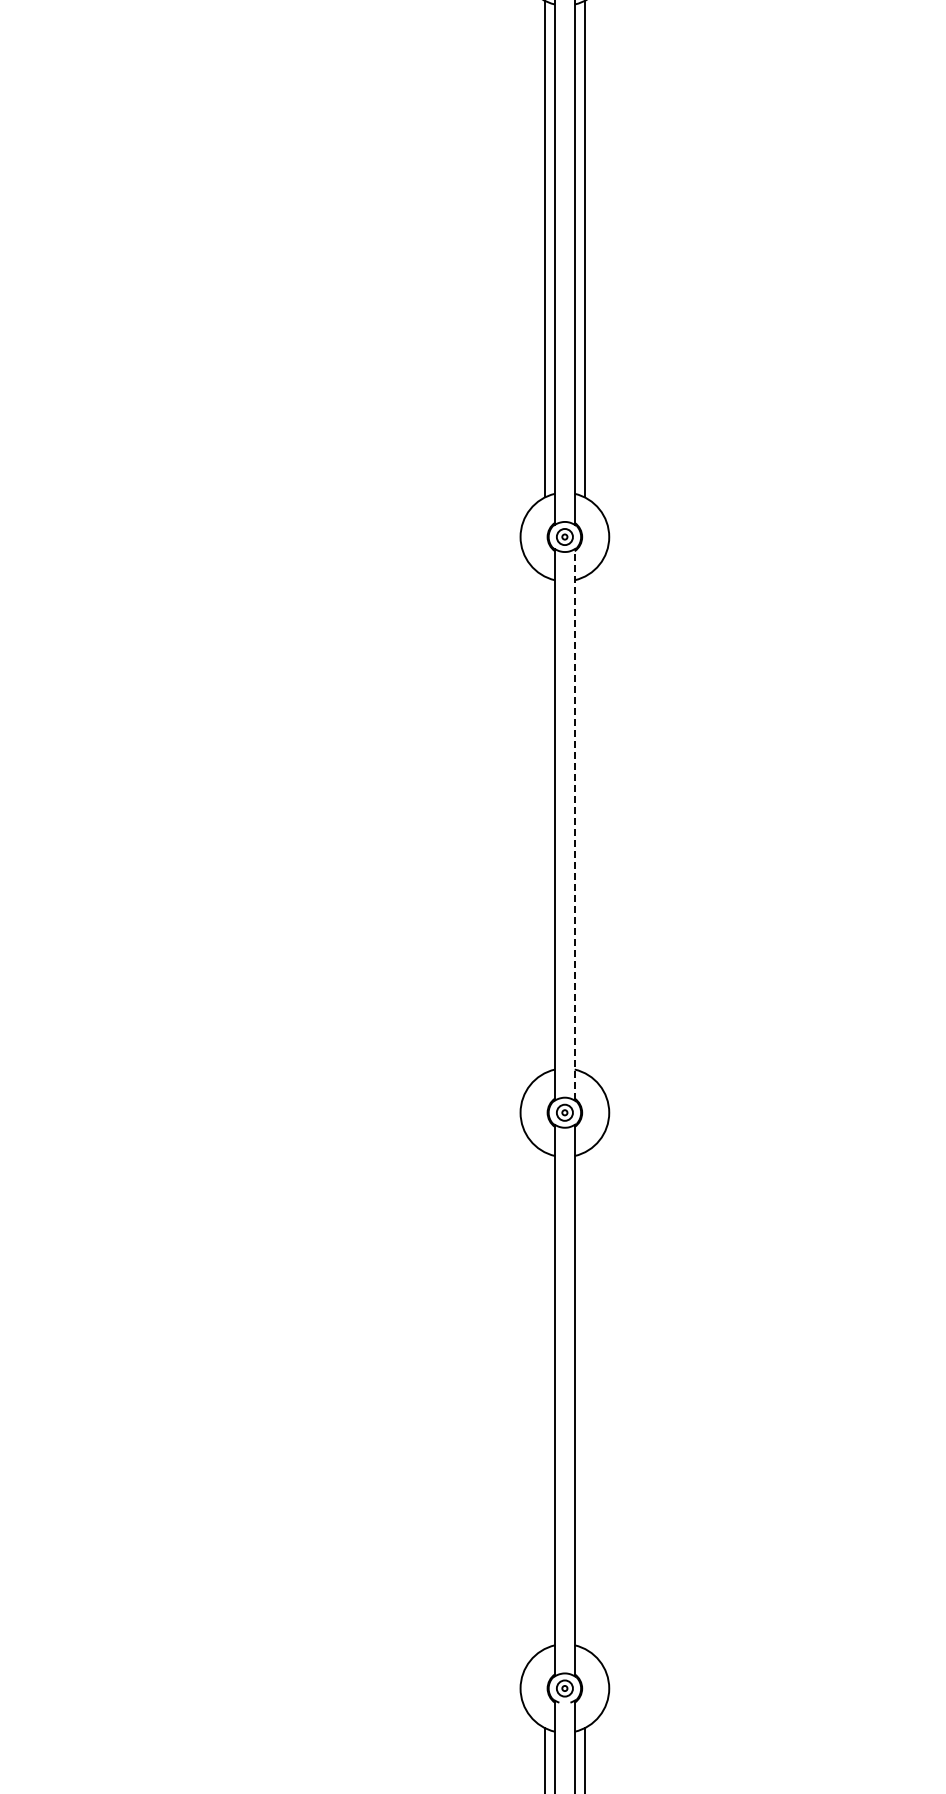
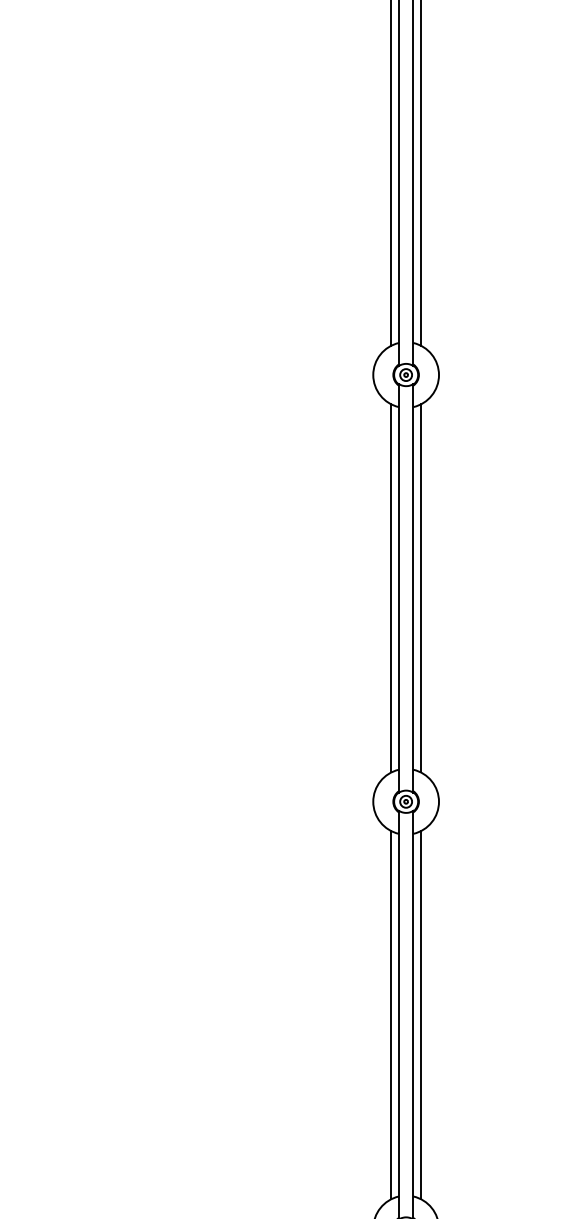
line: (544, 824) -> (391, 588), added
line: (574, 824) -> (413, 588), dashed -> solid
line: (585, 824) -> (421, 588), added
line: (544, 1400) -> (391, 1015), added
line: (585, 1400) -> (421, 1015), added

